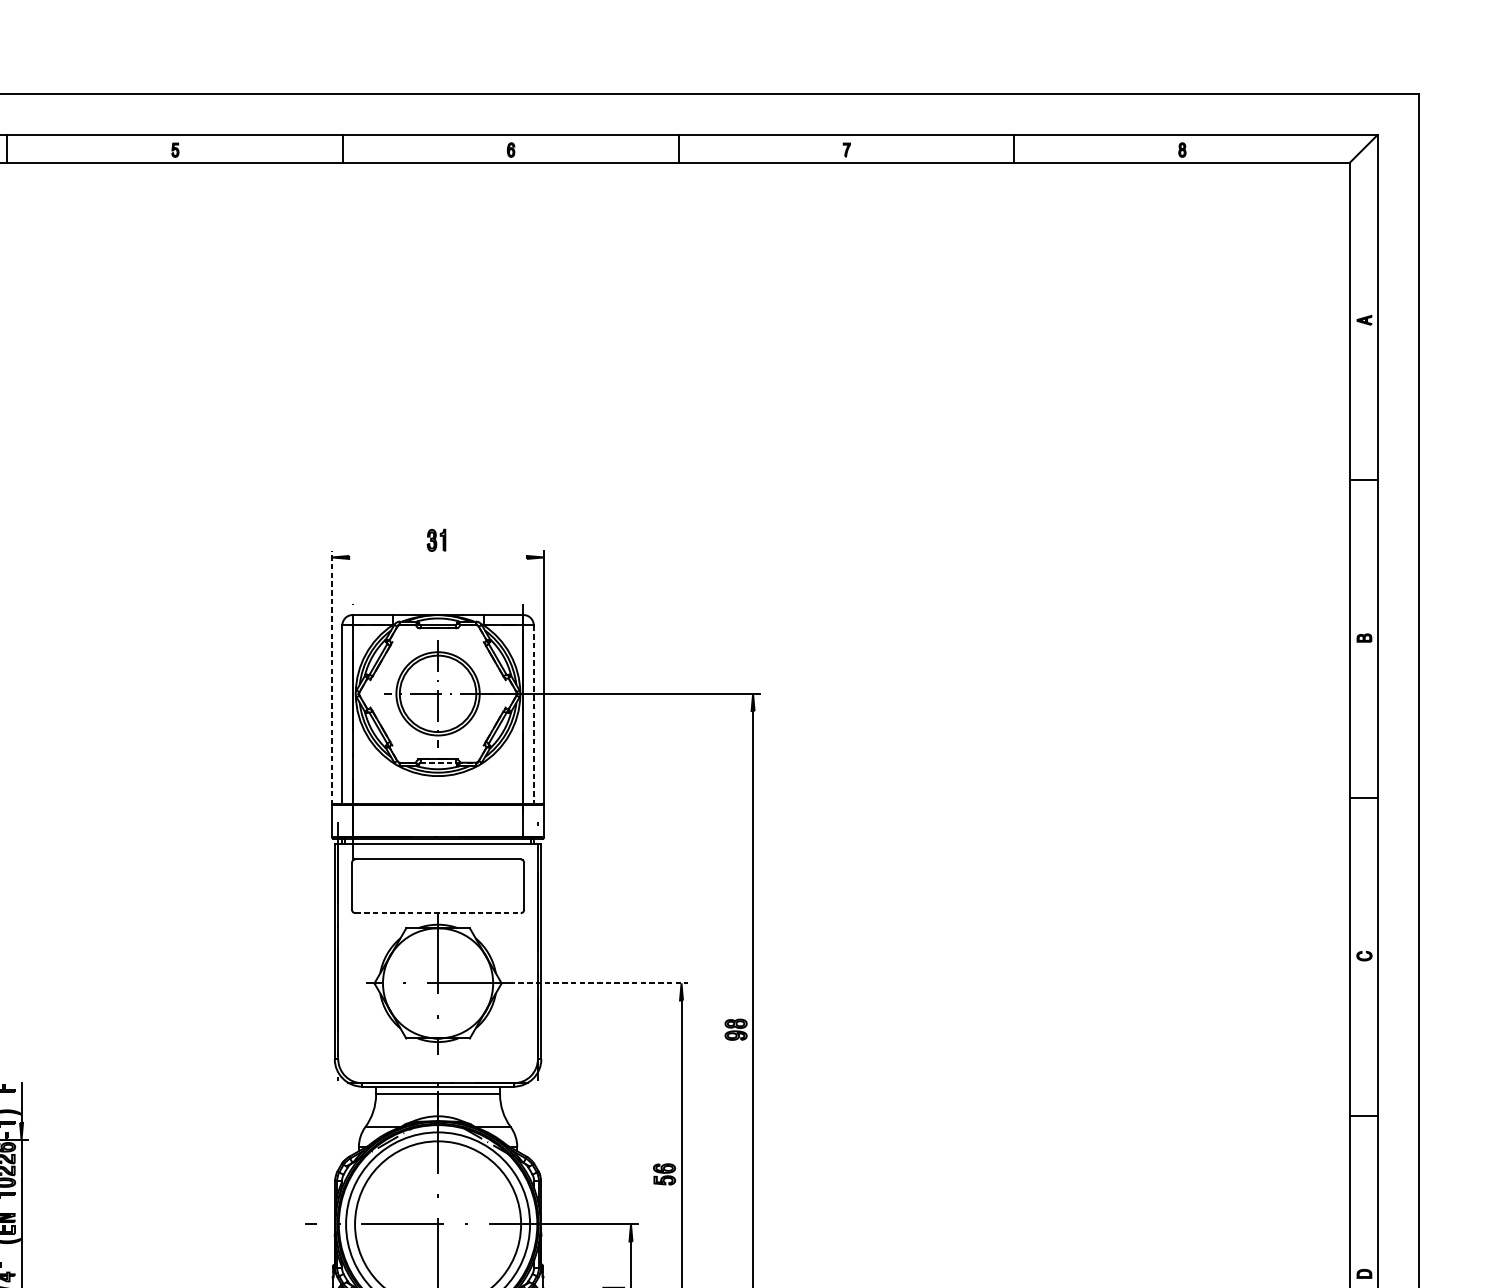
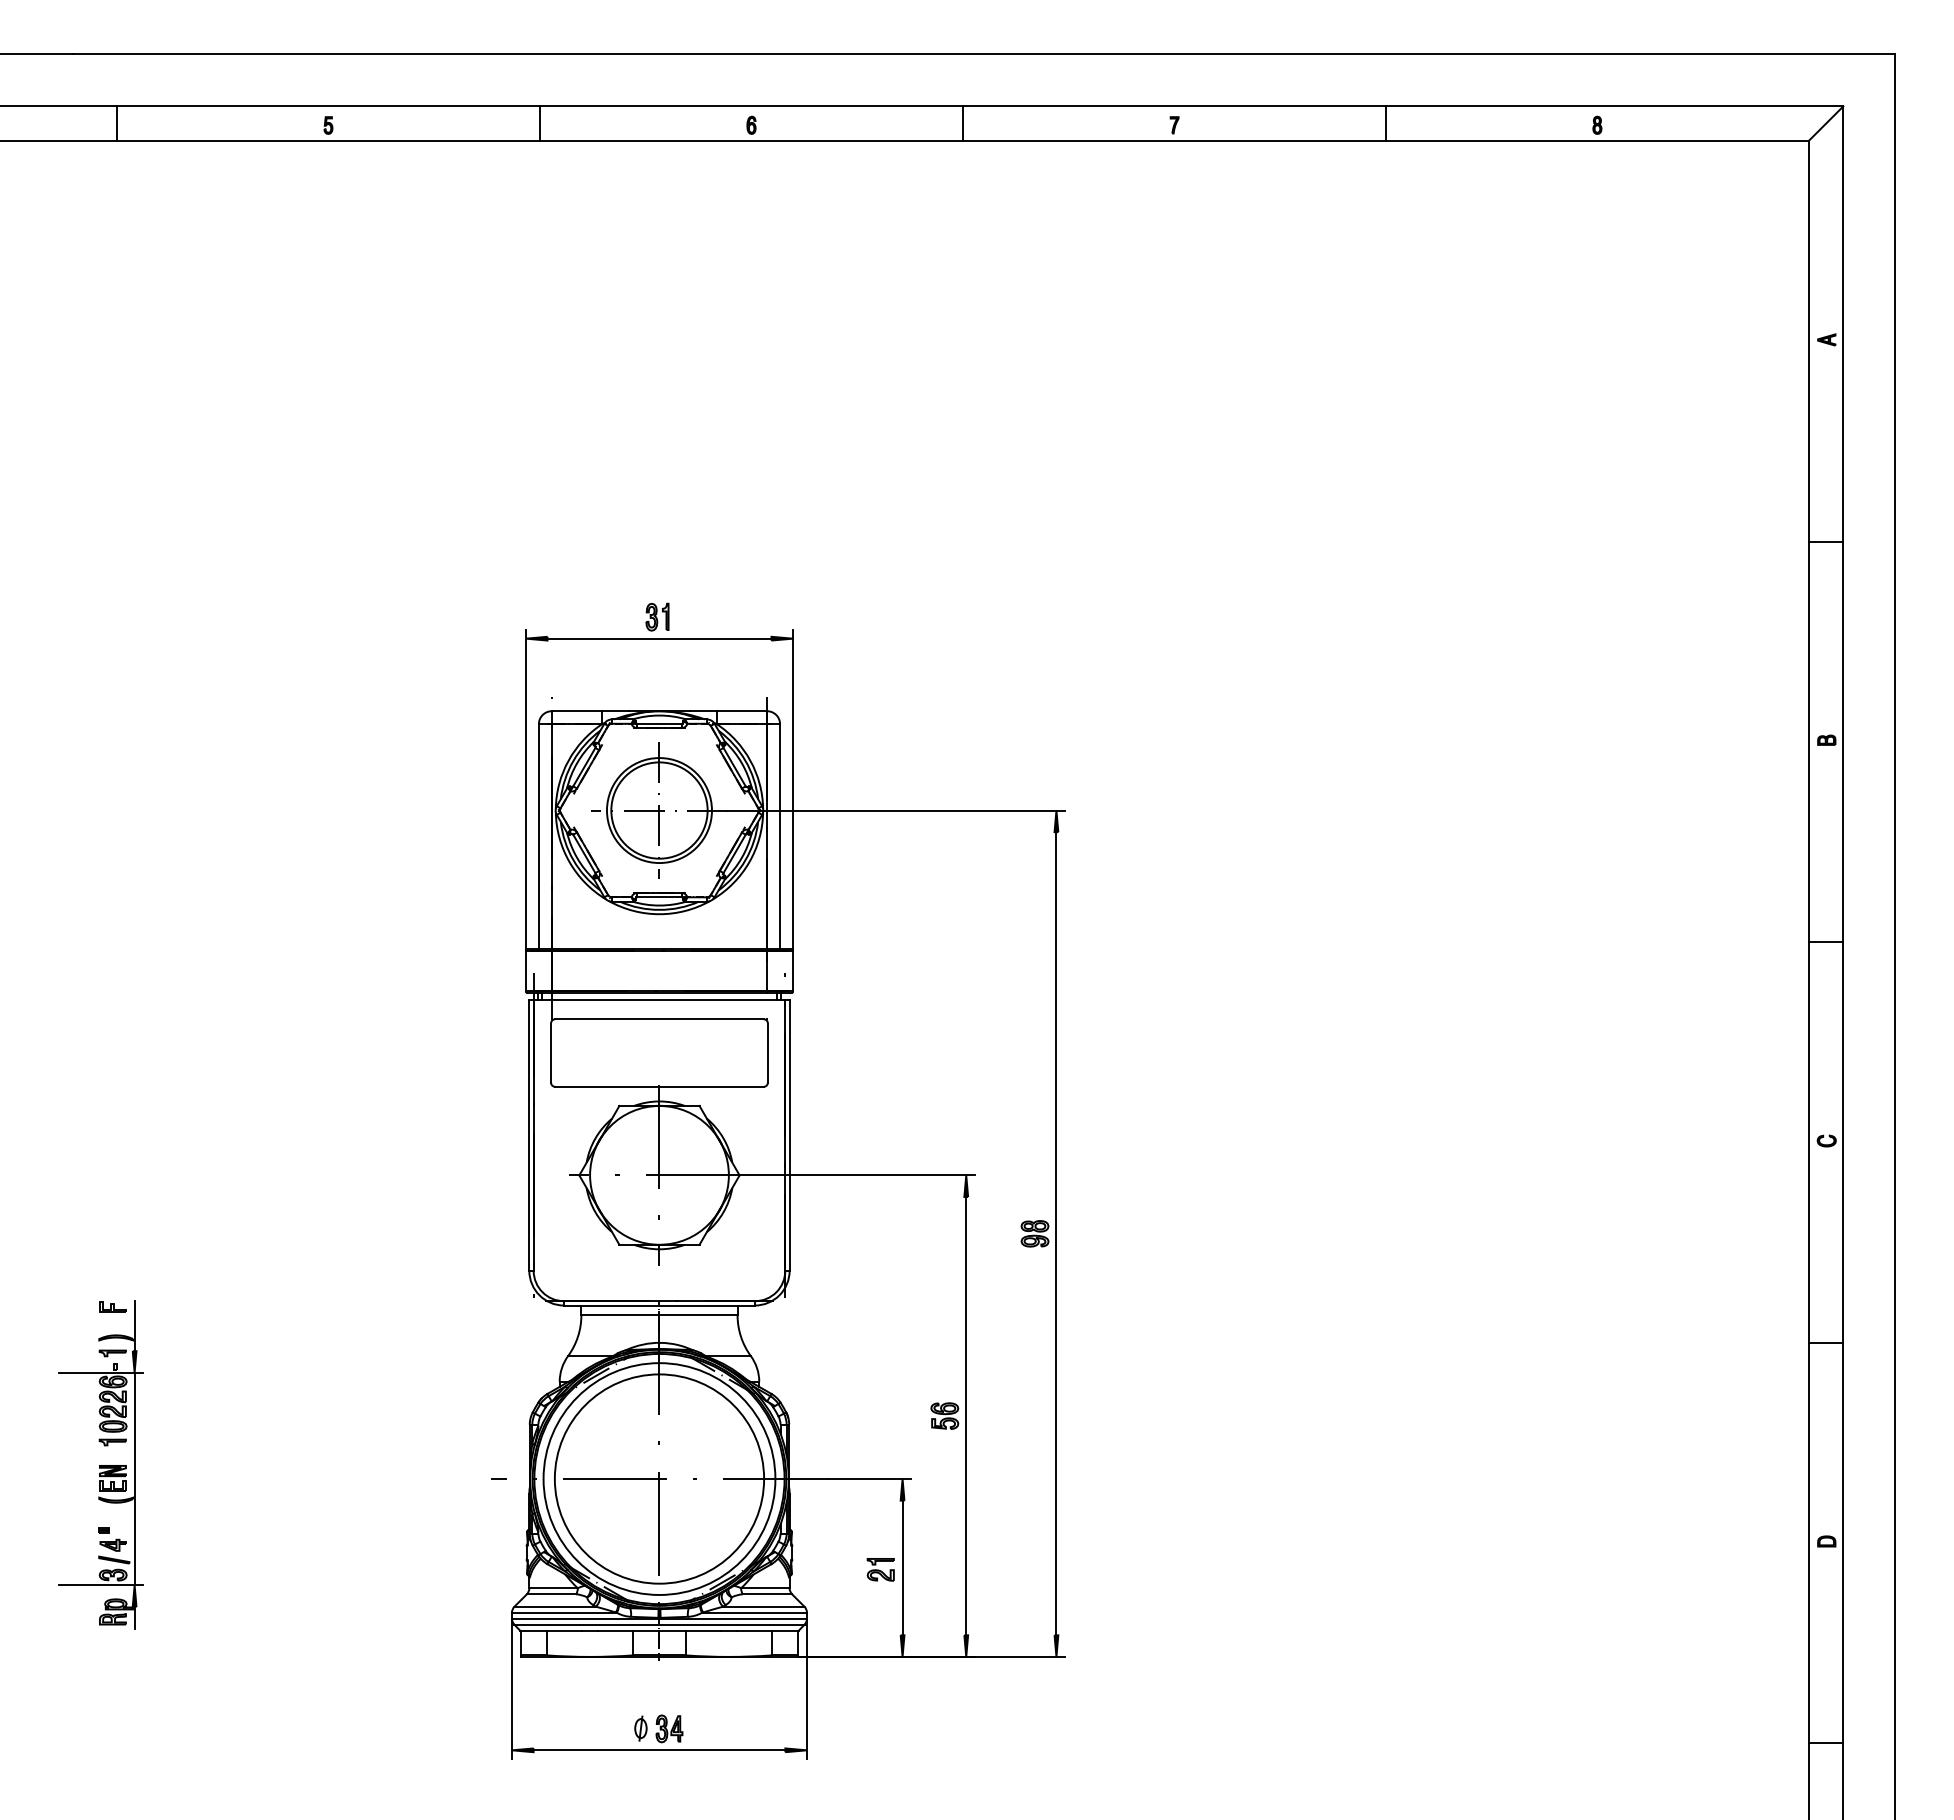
line: (438, 557) -> (659, 638), added
line: (331, 677) -> (525, 789), dashed -> solid
line: (534, 715) -> (780, 837), dashed -> solid
line: (438, 762) -> (659, 897), dashed -> solid
line: (438, 912) -> (659, 1086), dashed -> solid
line: (599, 983) -> (862, 1175), dashed -> solid

